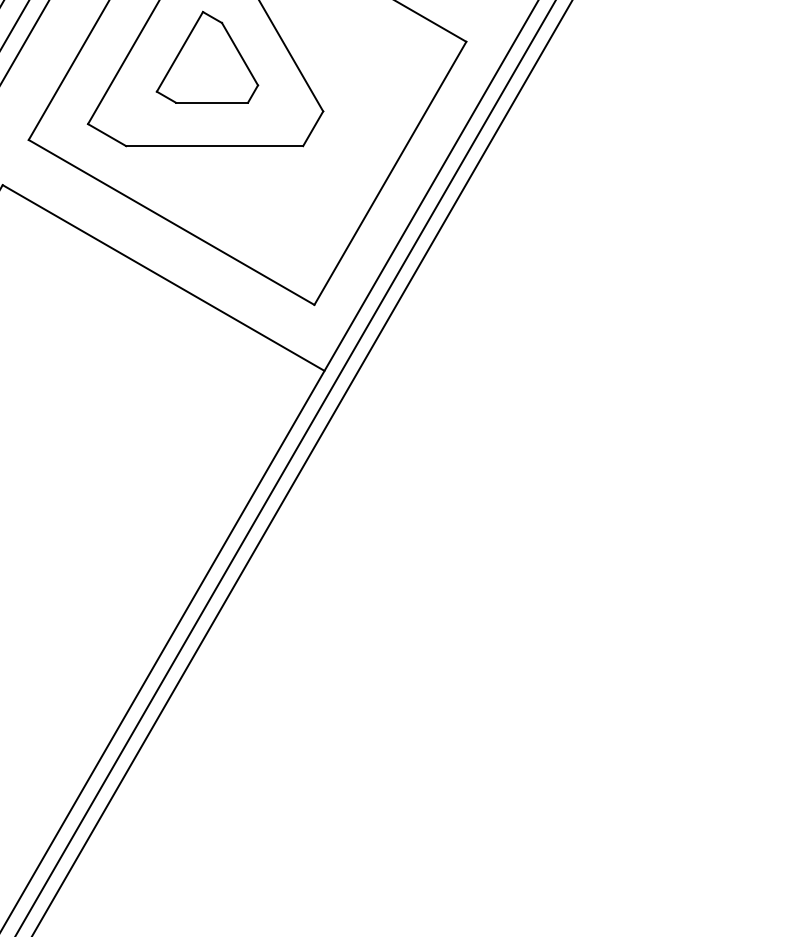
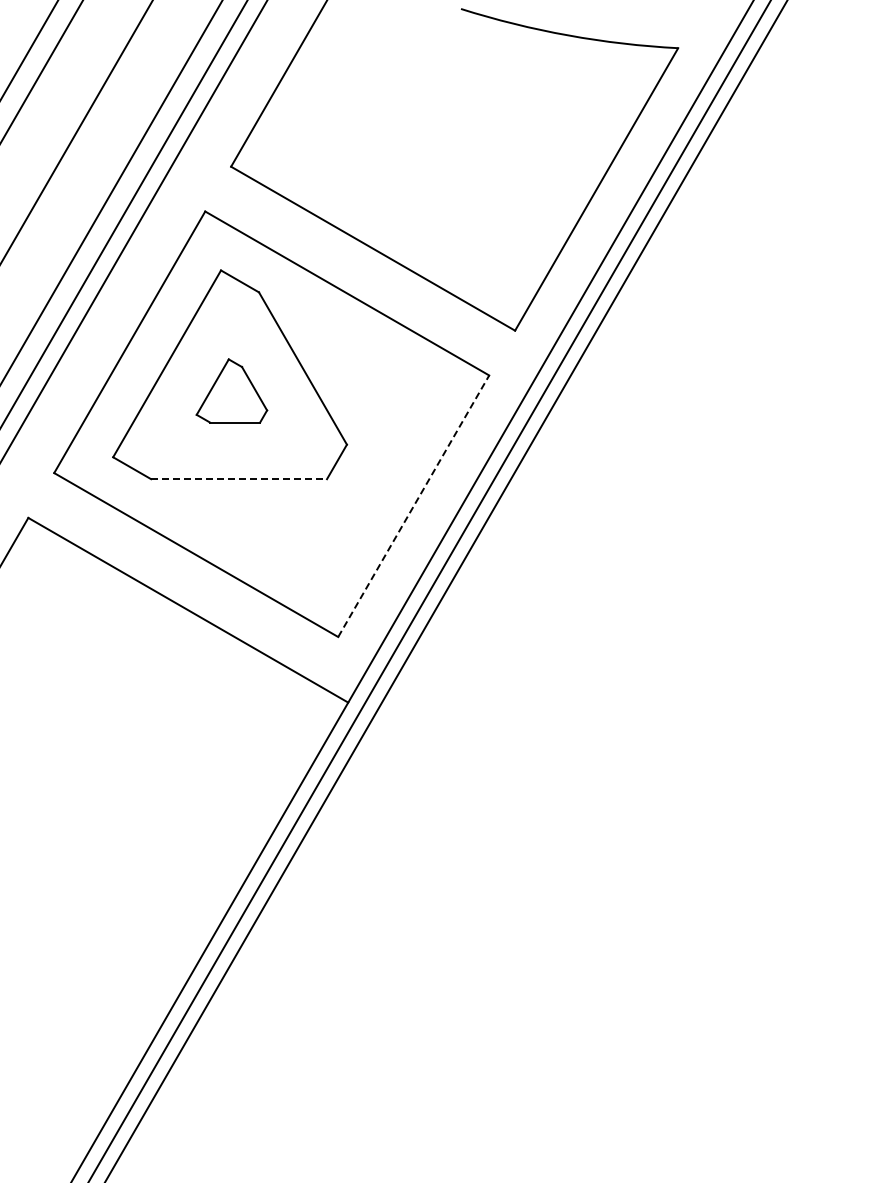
part: (207, 56) -> (231, 390), size x0.7
line: (215, 146) -> (239, 479), solid -> dashed
line: (390, 172) -> (413, 505), solid -> dashed

